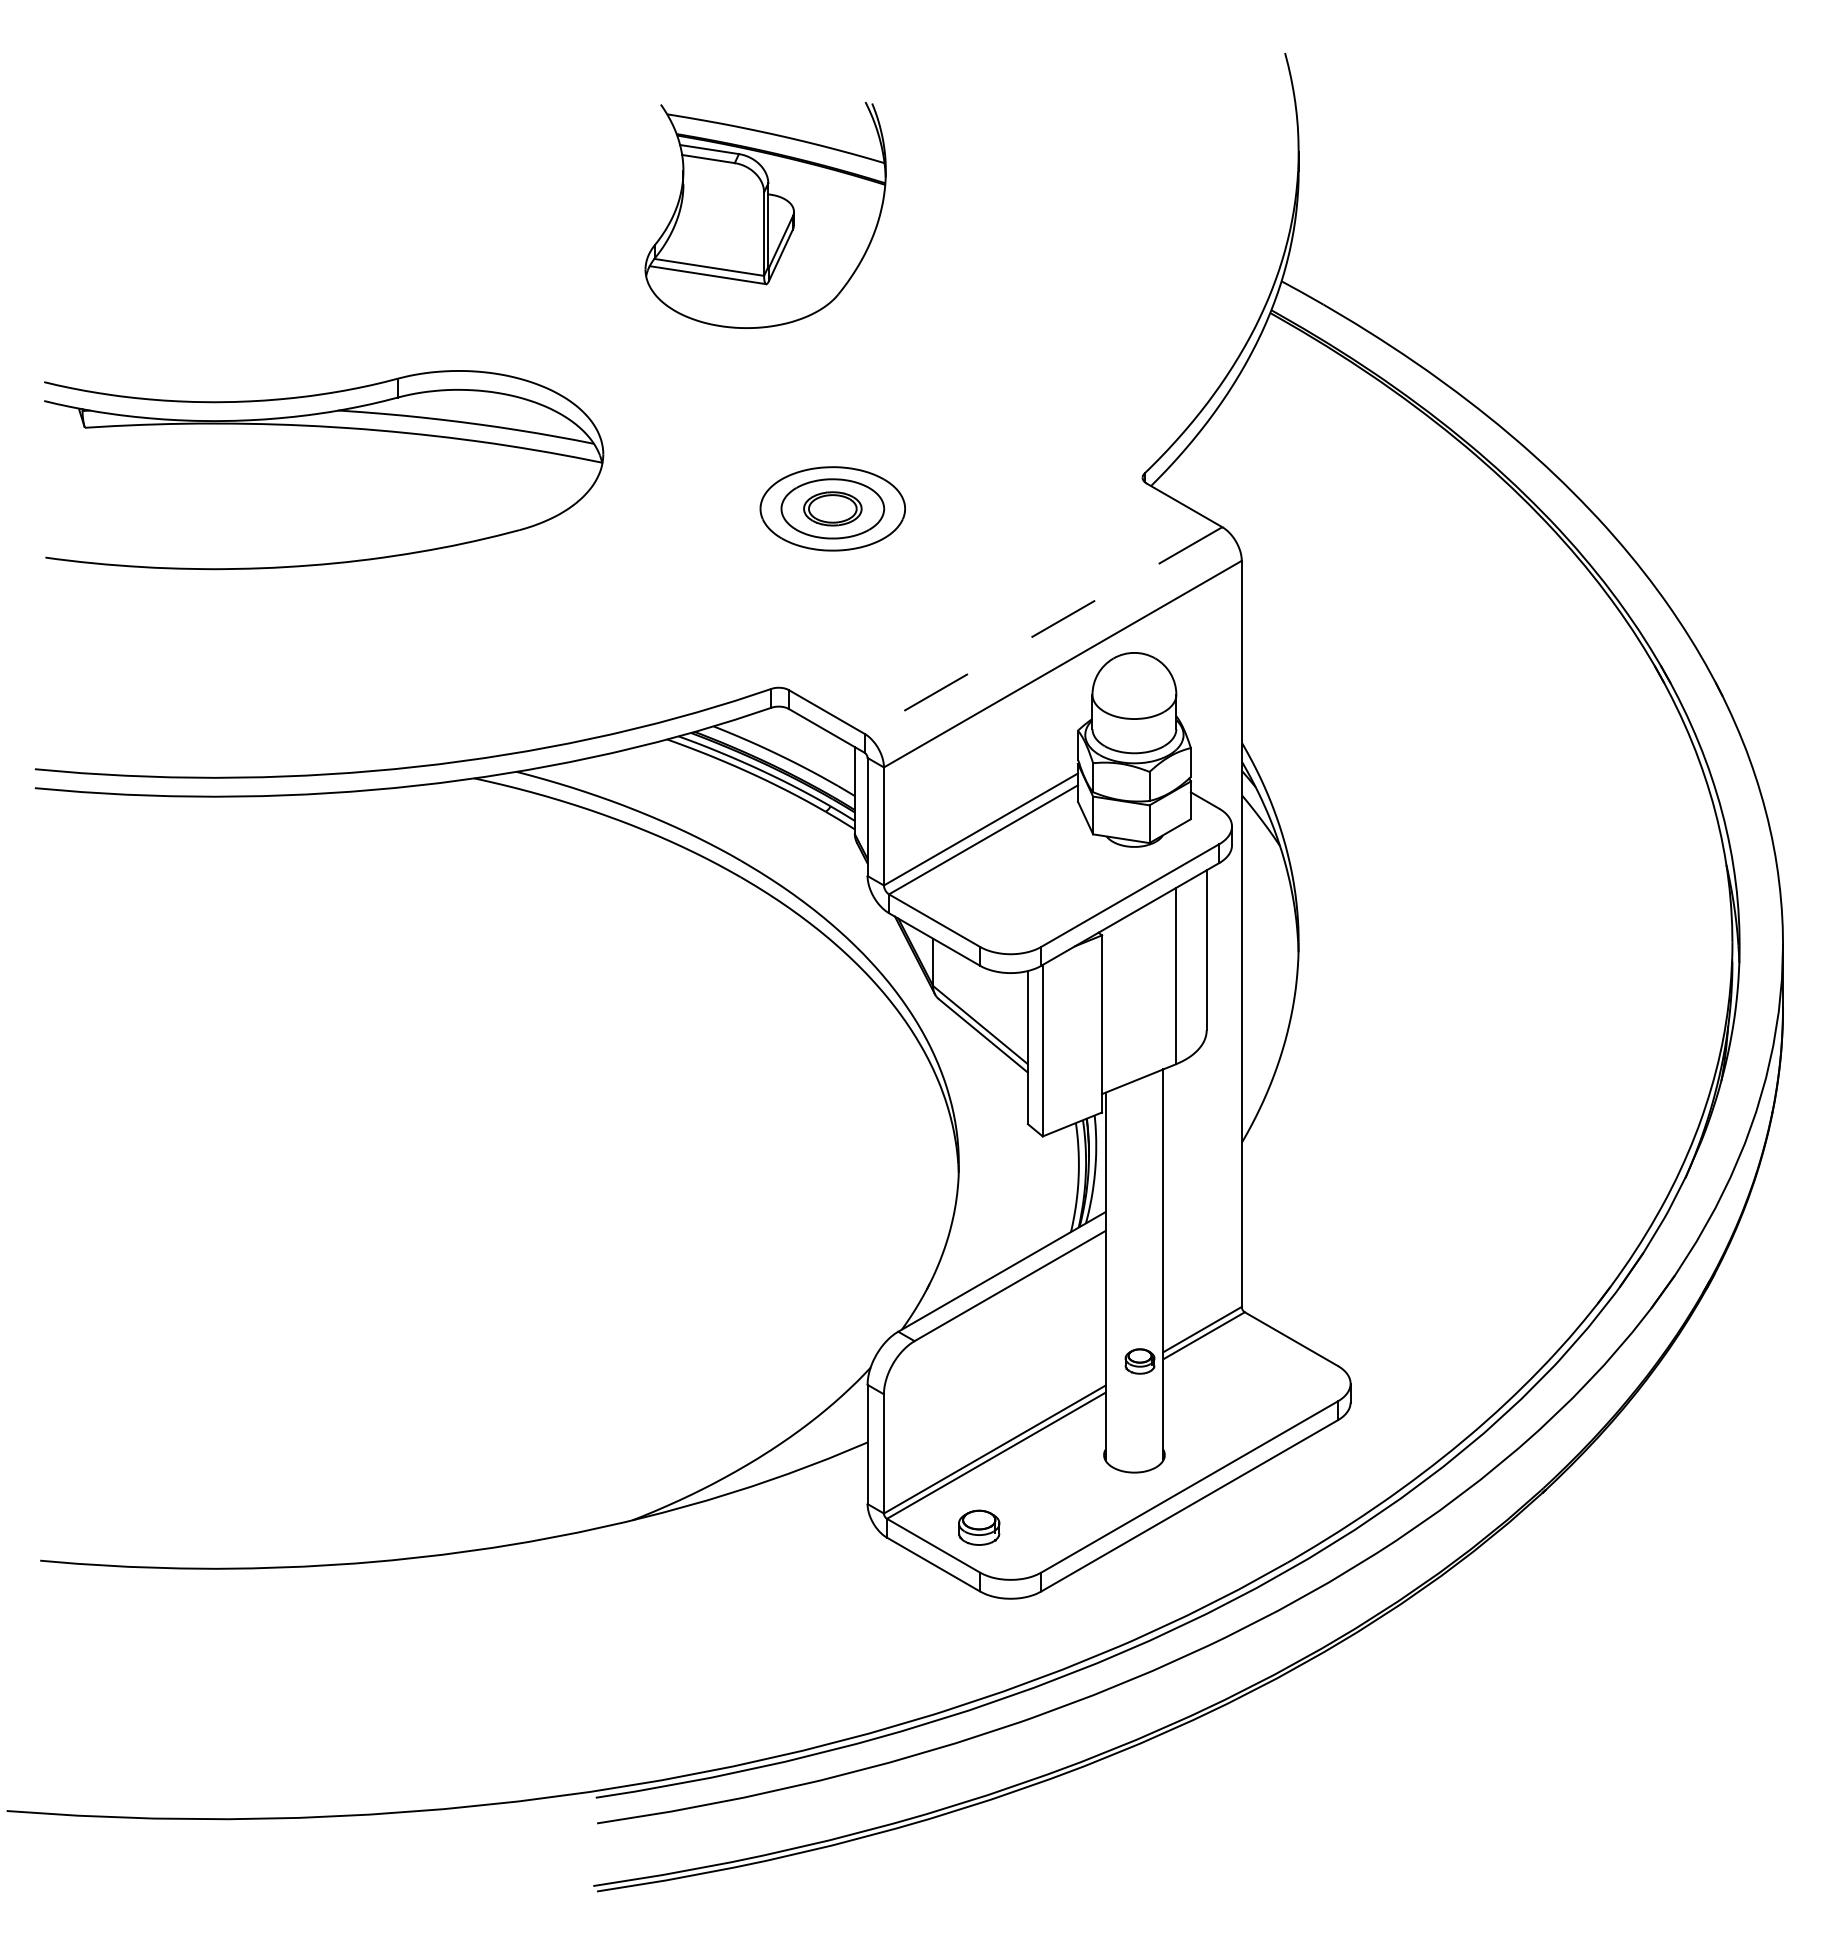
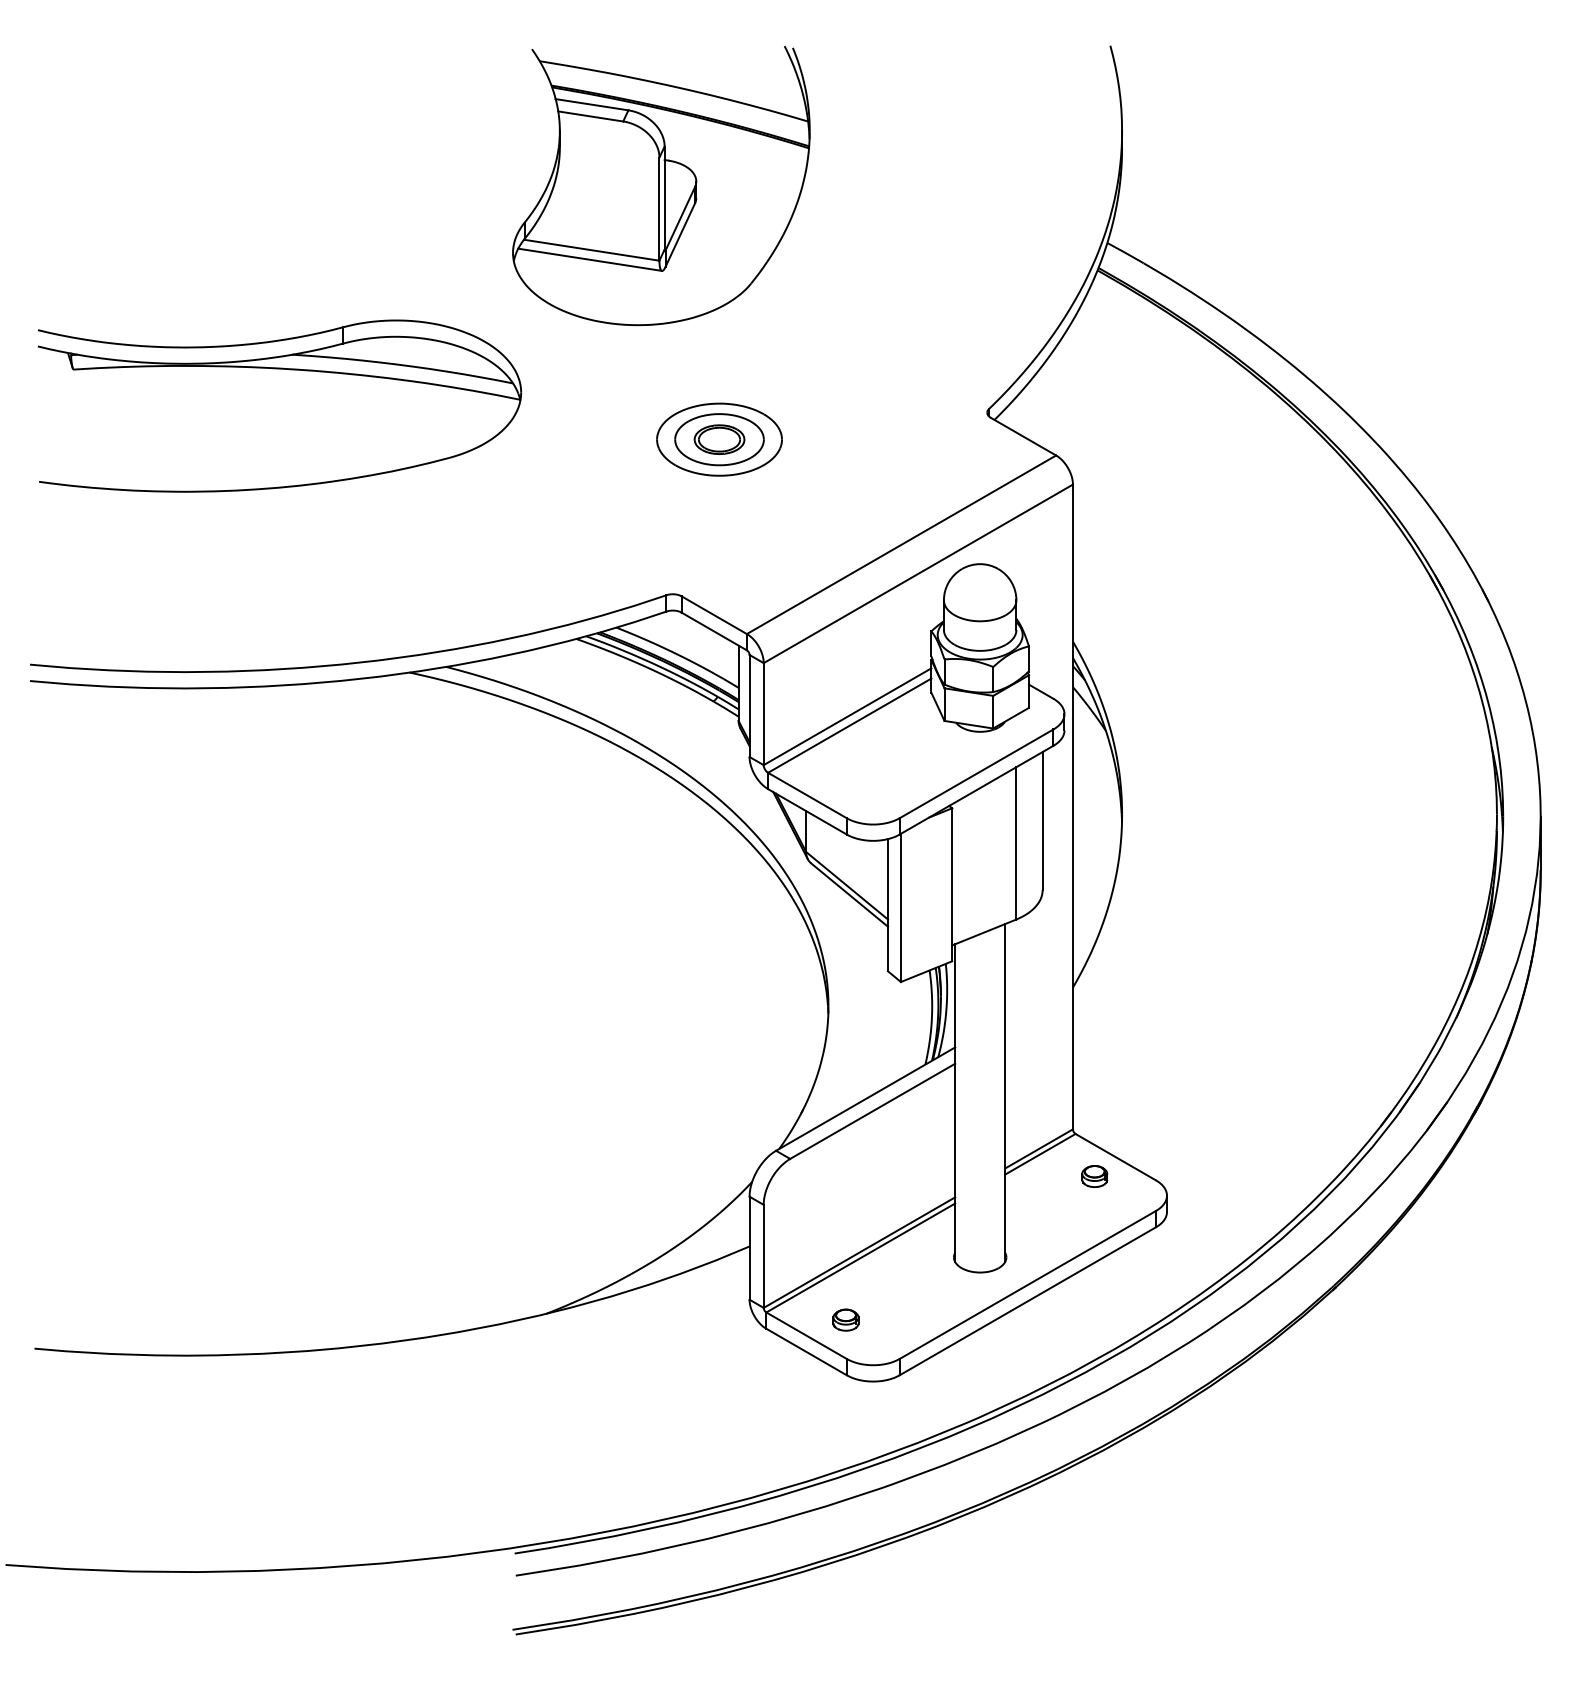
part: (765, 215) -> (661, 186), size x1.43
line: (1043, 630) -> (901, 544), dashed -> solid
part: (1139, 1361) -> (1094, 1176), moved
part: (978, 1527) -> (845, 1319), size x0.71

